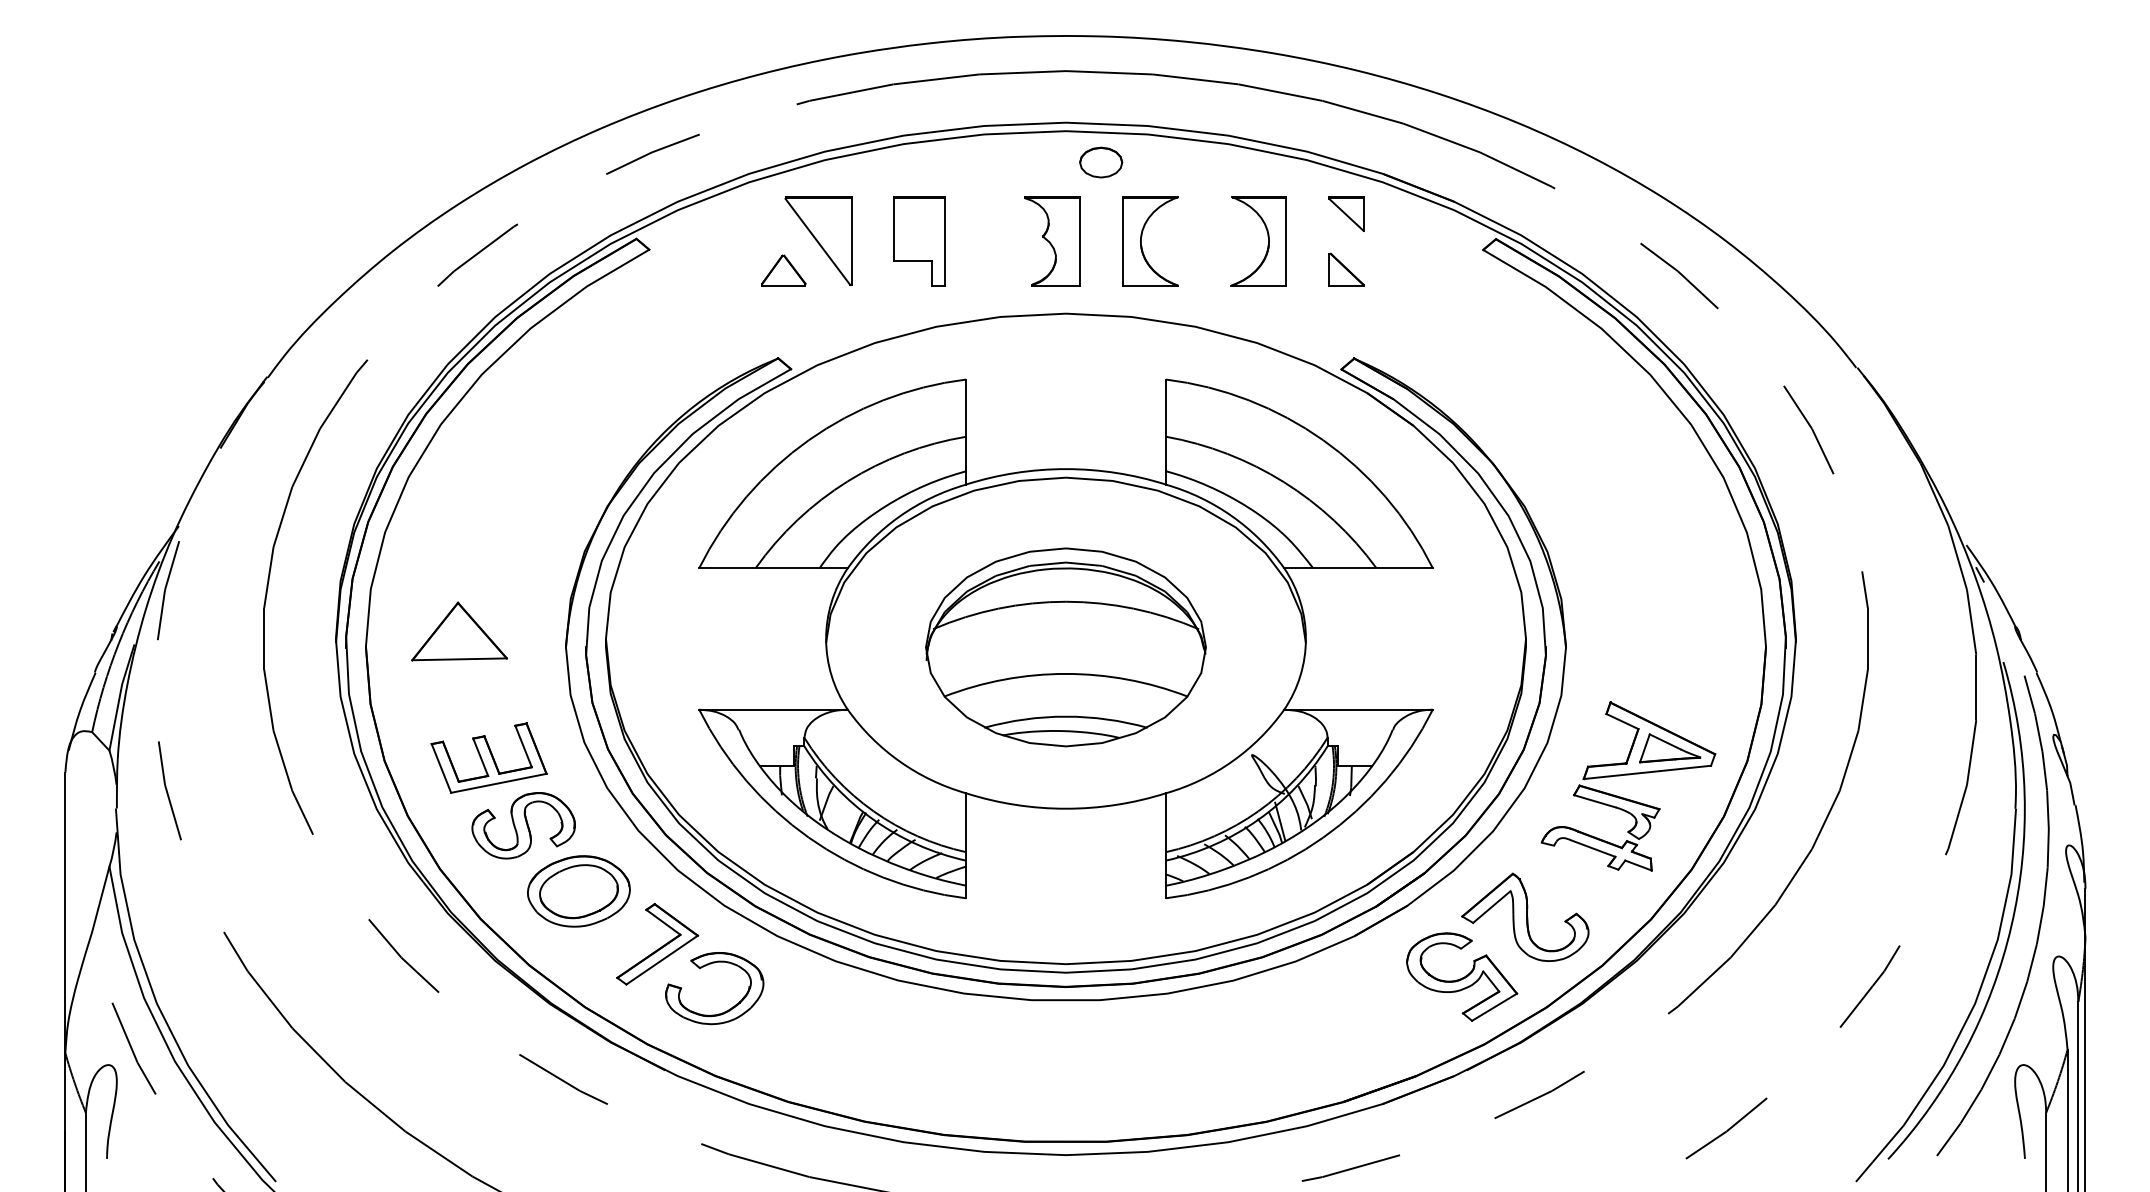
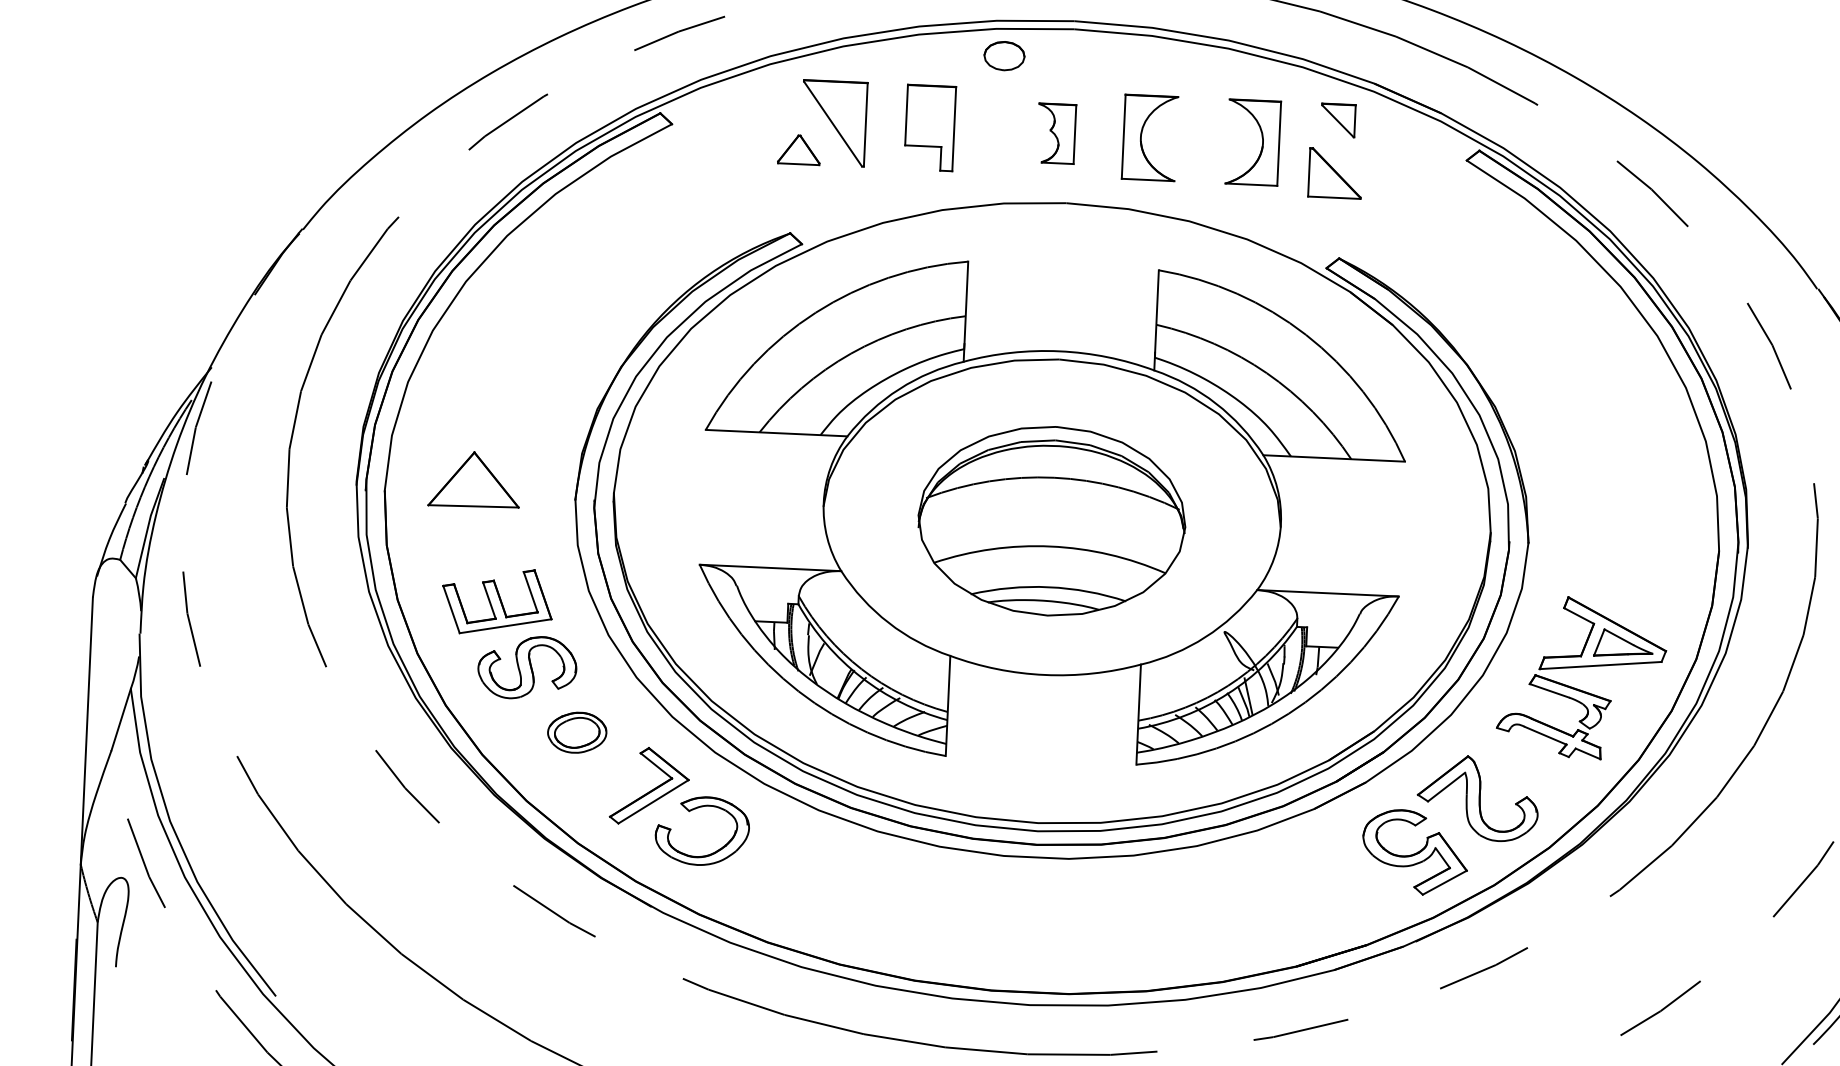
part: (1101, 162) -> (1004, 56), moved
part: (1052, 241) -> (1056, 133), size x0.7
part: (1346, 269) -> (1335, 173), size x1.6
part: (578, 891) -> (576, 732), size x0.6

